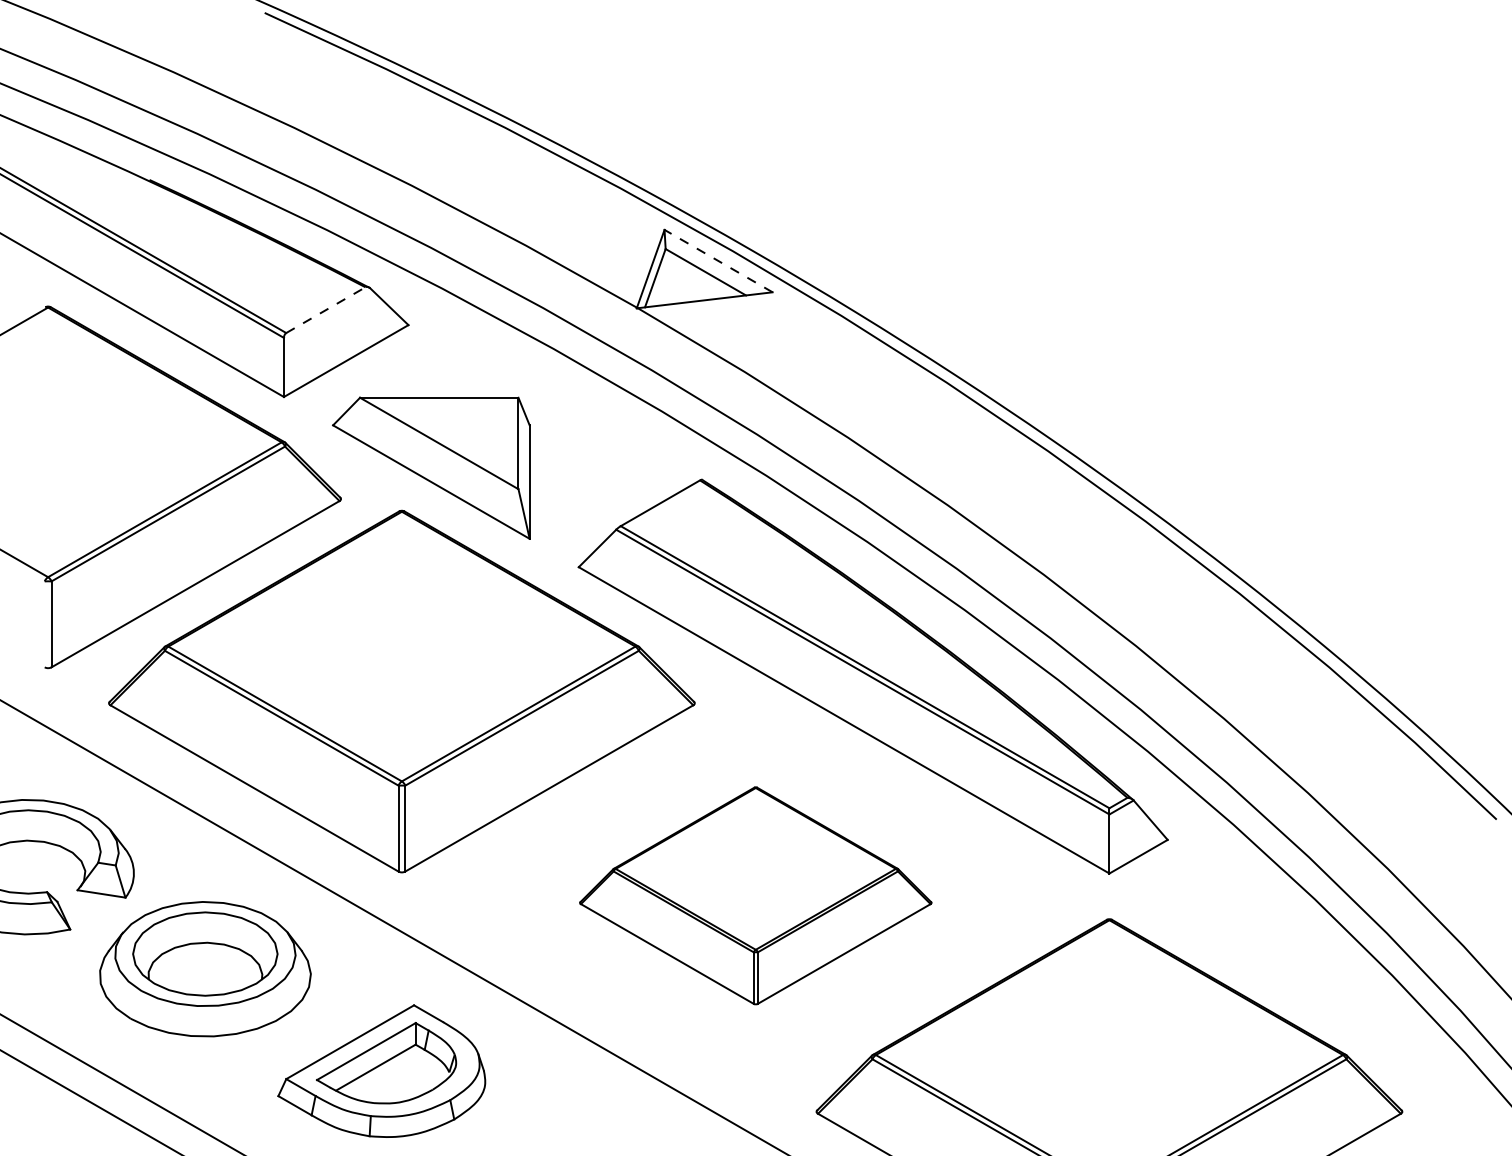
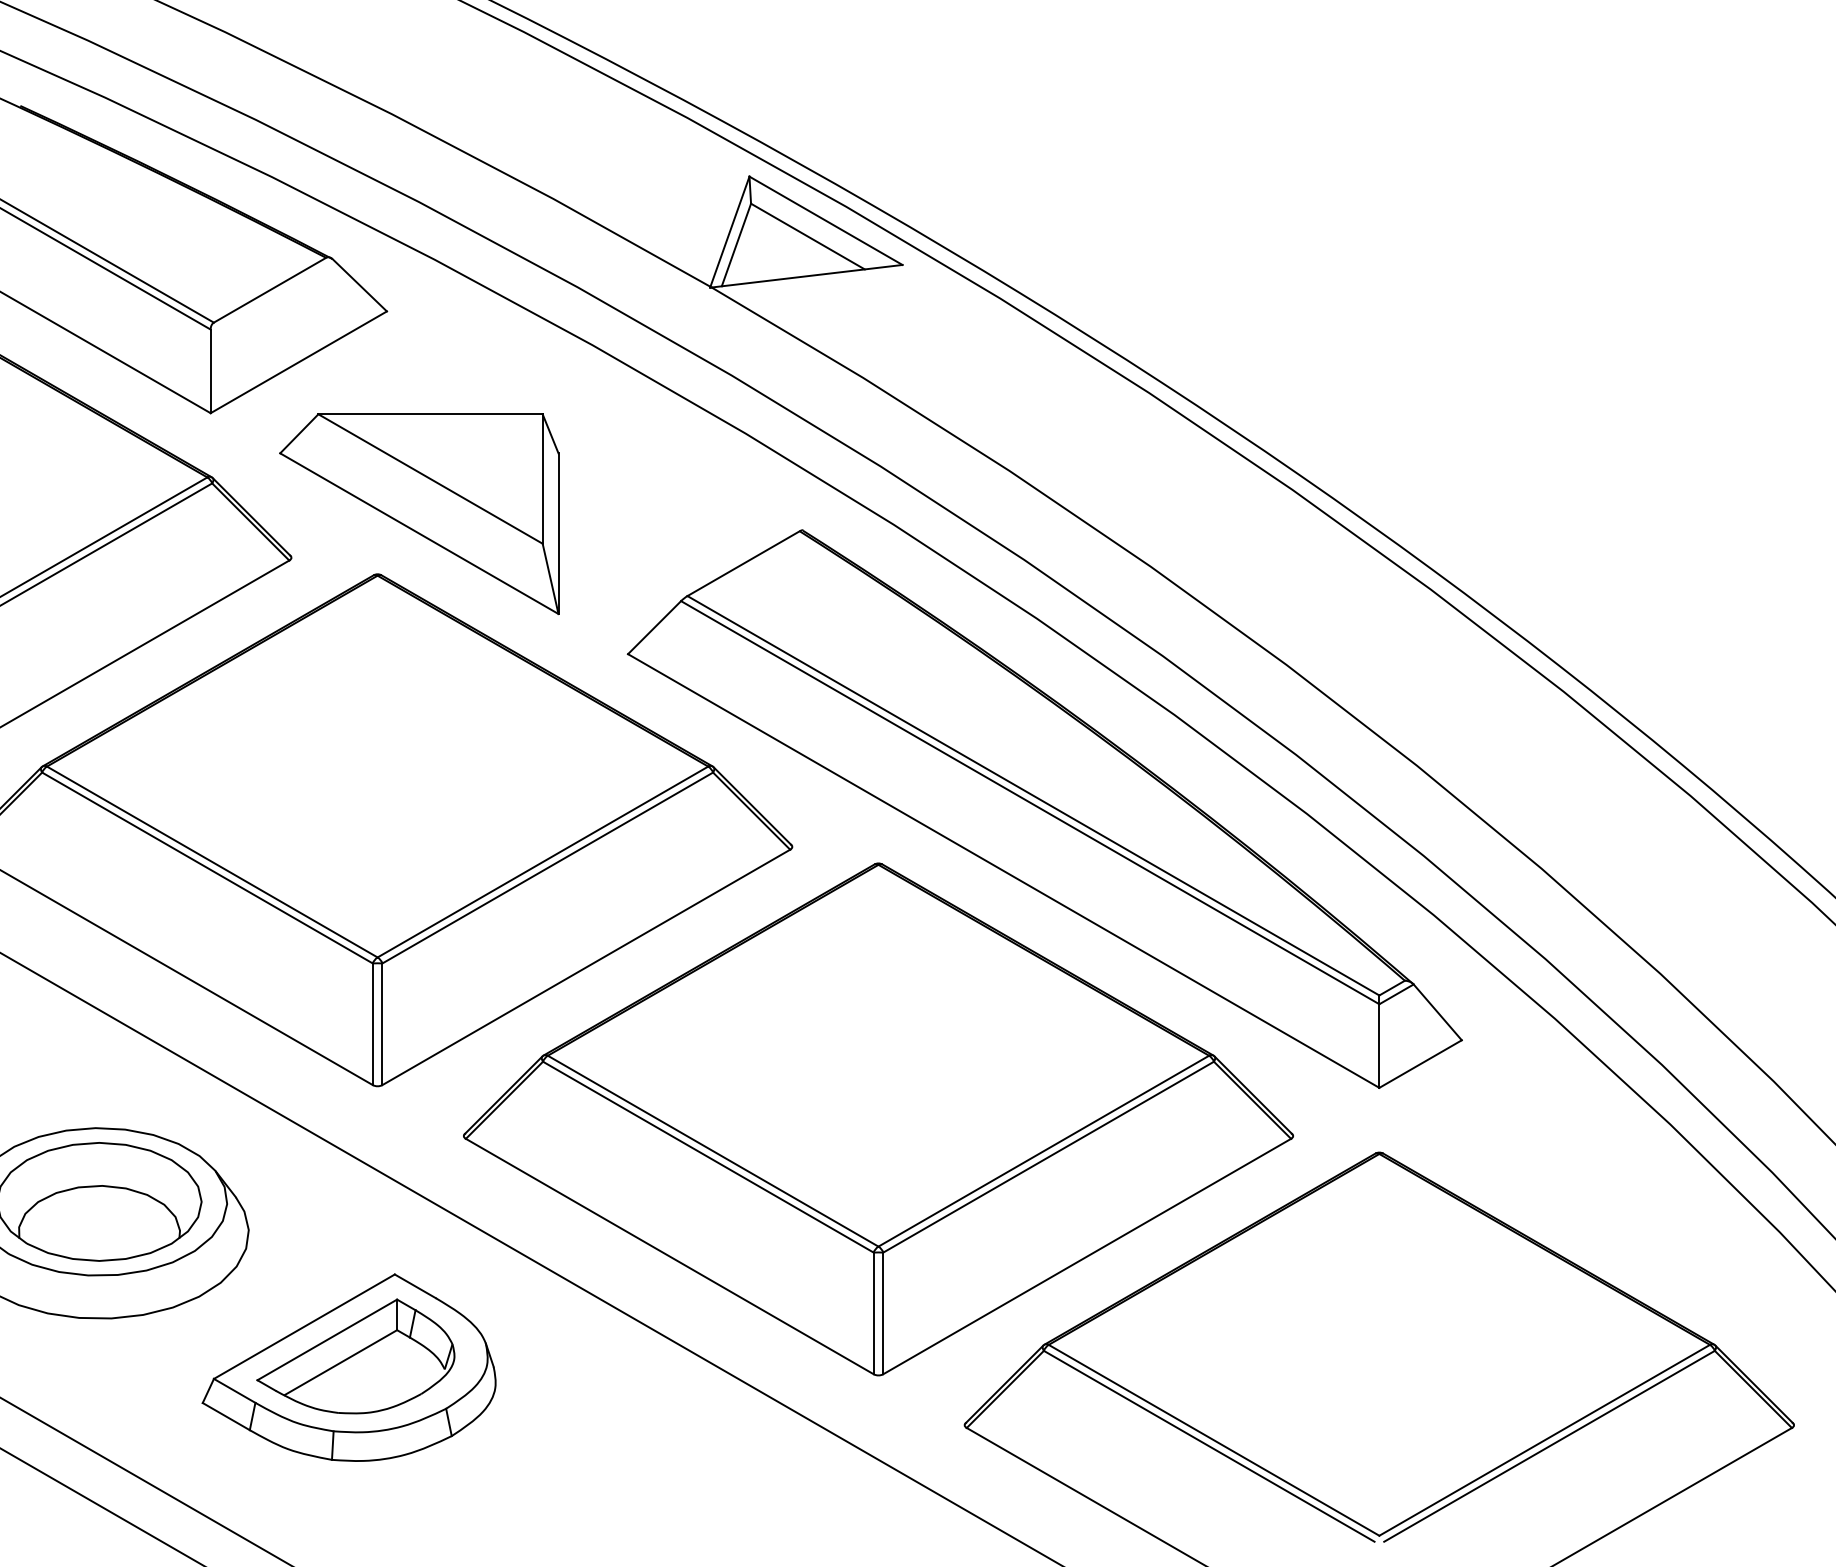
line: (718, 260) -> (825, 219), dashed -> solid
line: (325, 310) -> (269, 290), dashed -> solid
part: (755, 895) -> (878, 1118), size x1.67

